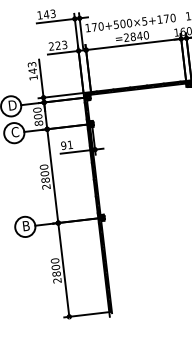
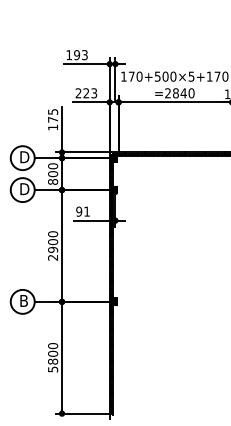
text: (46, 14) -> (76, 55), 143 -> 193
text: (31, 67) -> (52, 115), 143 -> 175
text: (15, 132) -> (24, 189), C -> D
text: (45, 179) -> (53, 249), 2800 -> 2900
text: (57, 280) -> (53, 369), 2800 -> 5800

